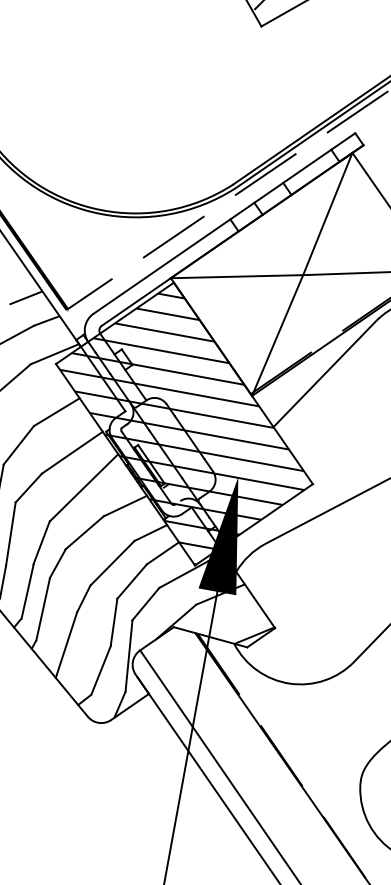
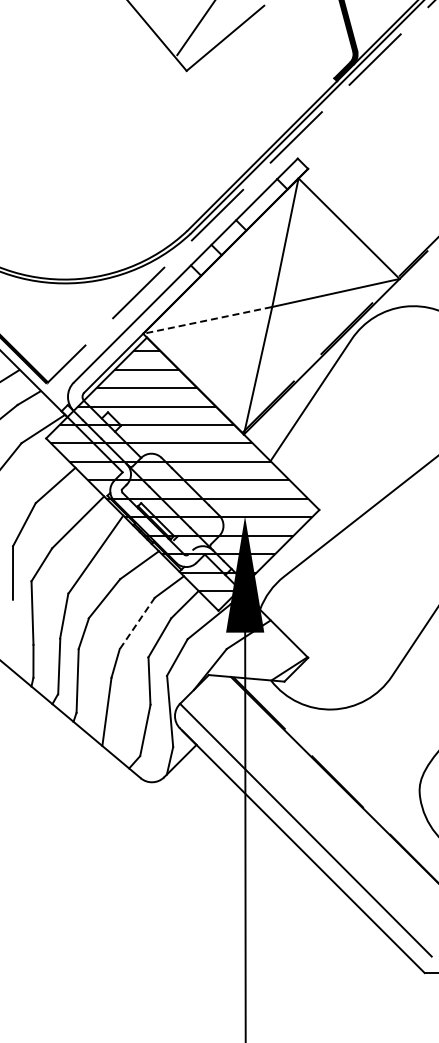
line: (236, 276) -> (207, 320), solid -> dashed
line: (112, 562) -> (137, 622), solid -> dashed

